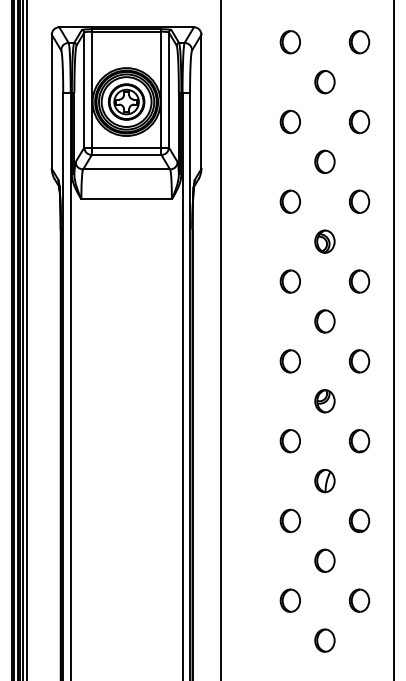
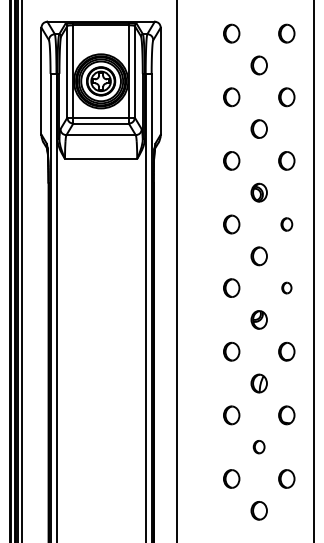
part: (359, 281) -> (286, 224), size x0.7
part: (359, 360) -> (286, 287), size x0.6
part: (324, 559) -> (258, 446), size x0.7

